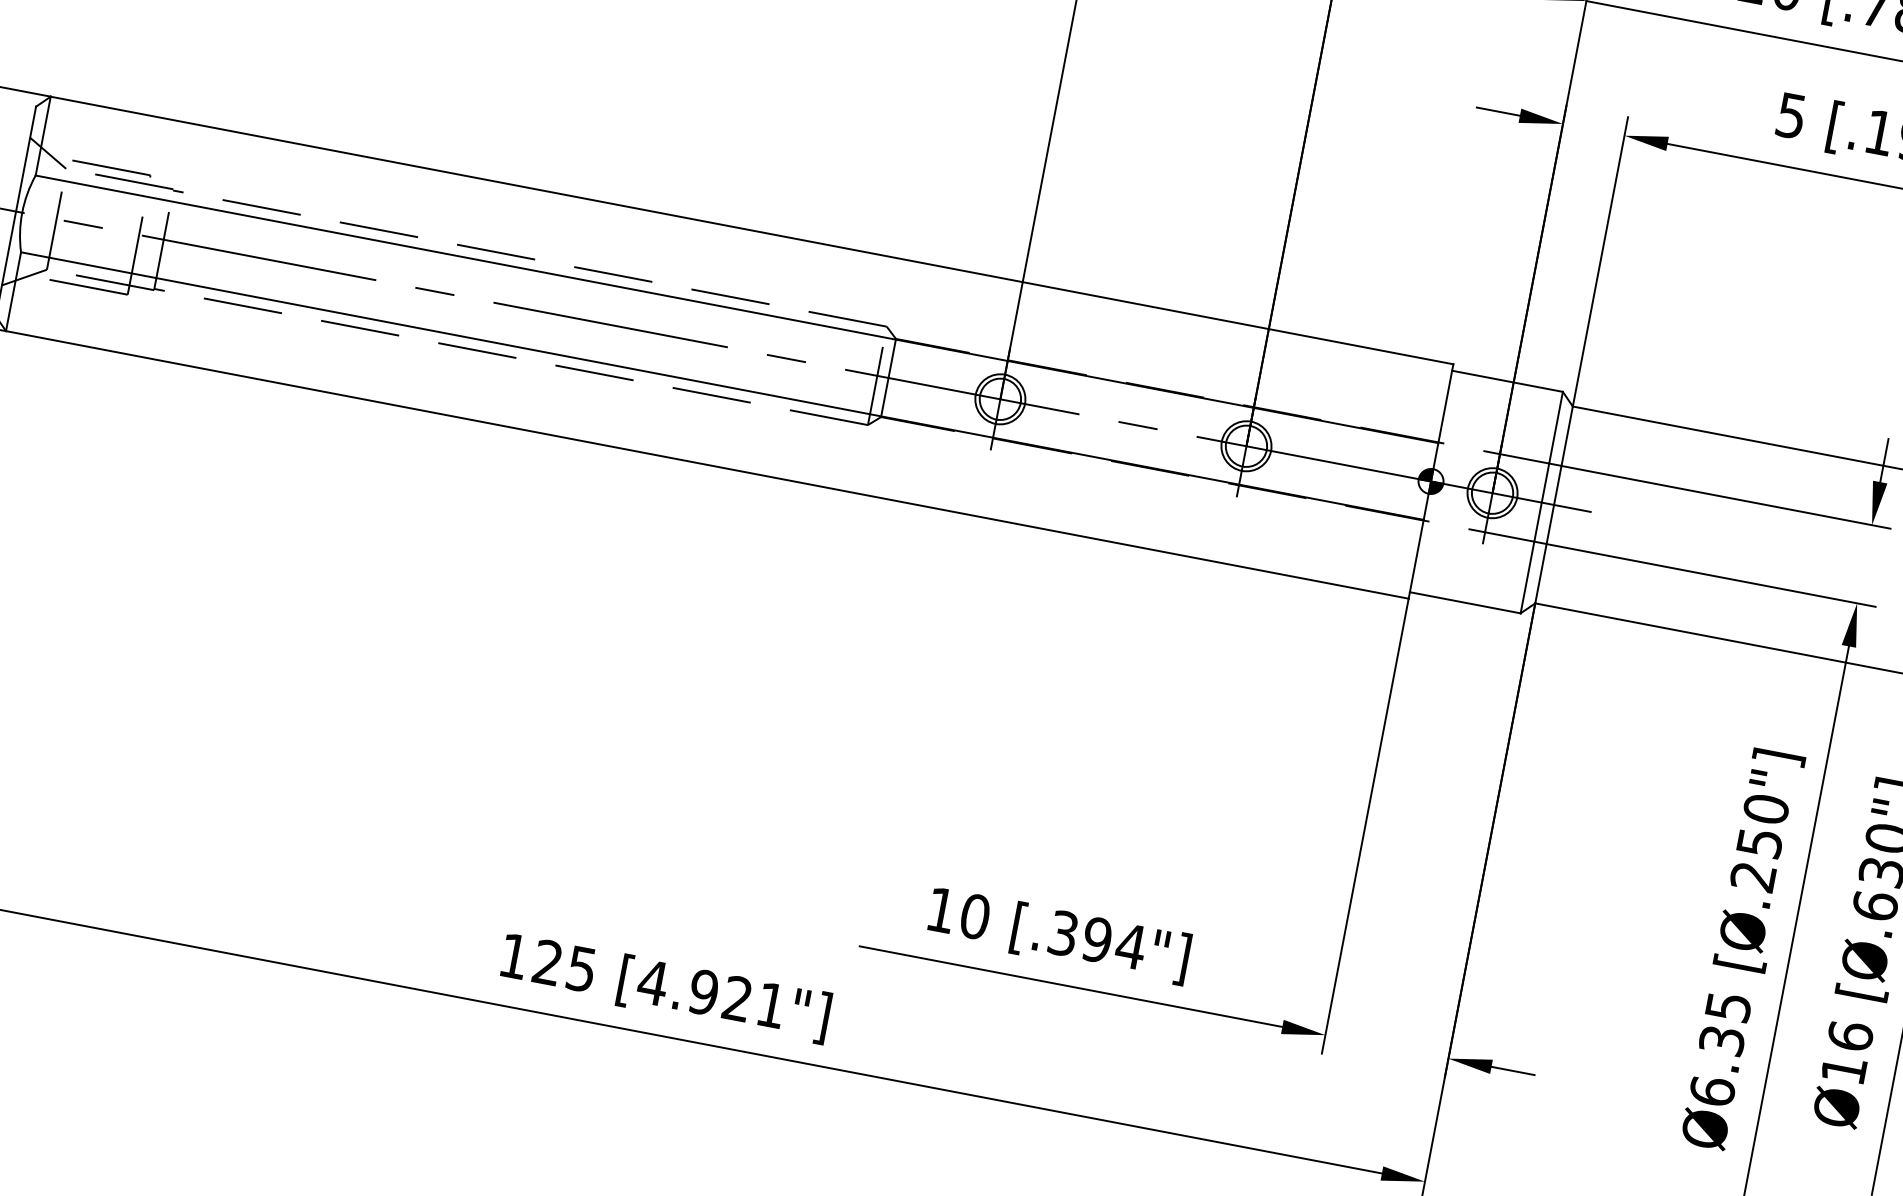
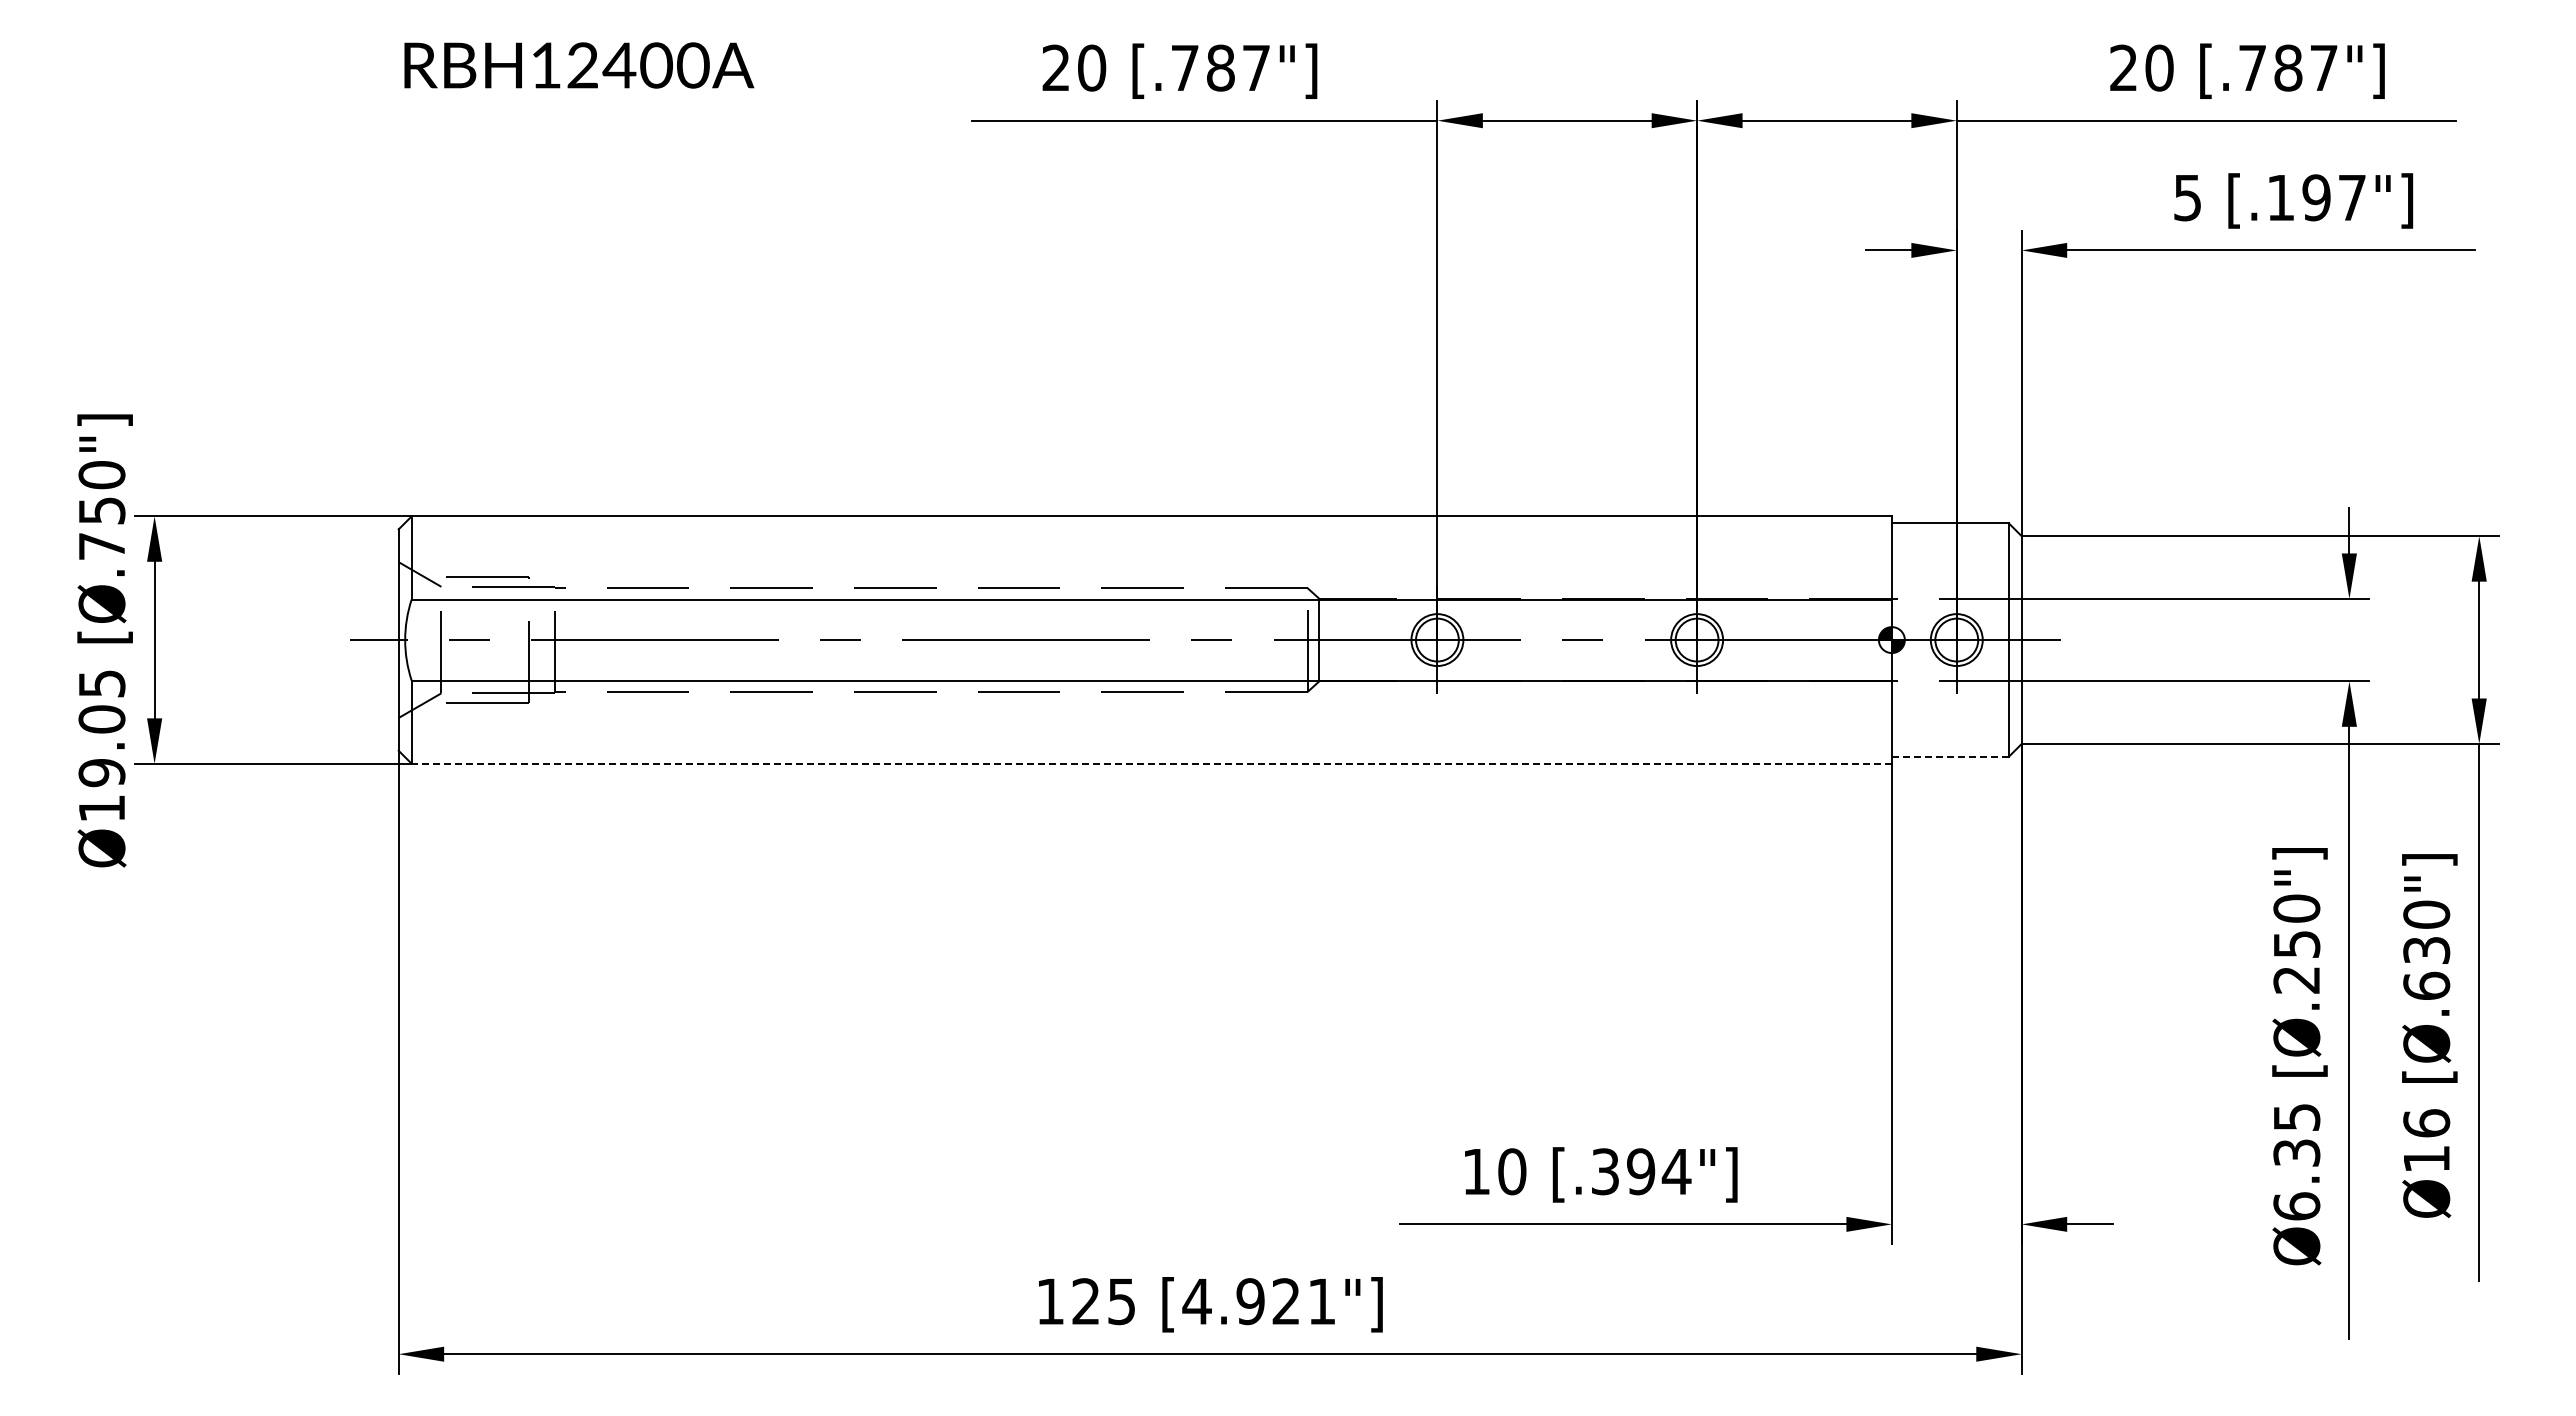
line: (707, 464) -> (1151, 763), solid -> dashed
line: (1464, 602) -> (1949, 756), solid -> dashed

